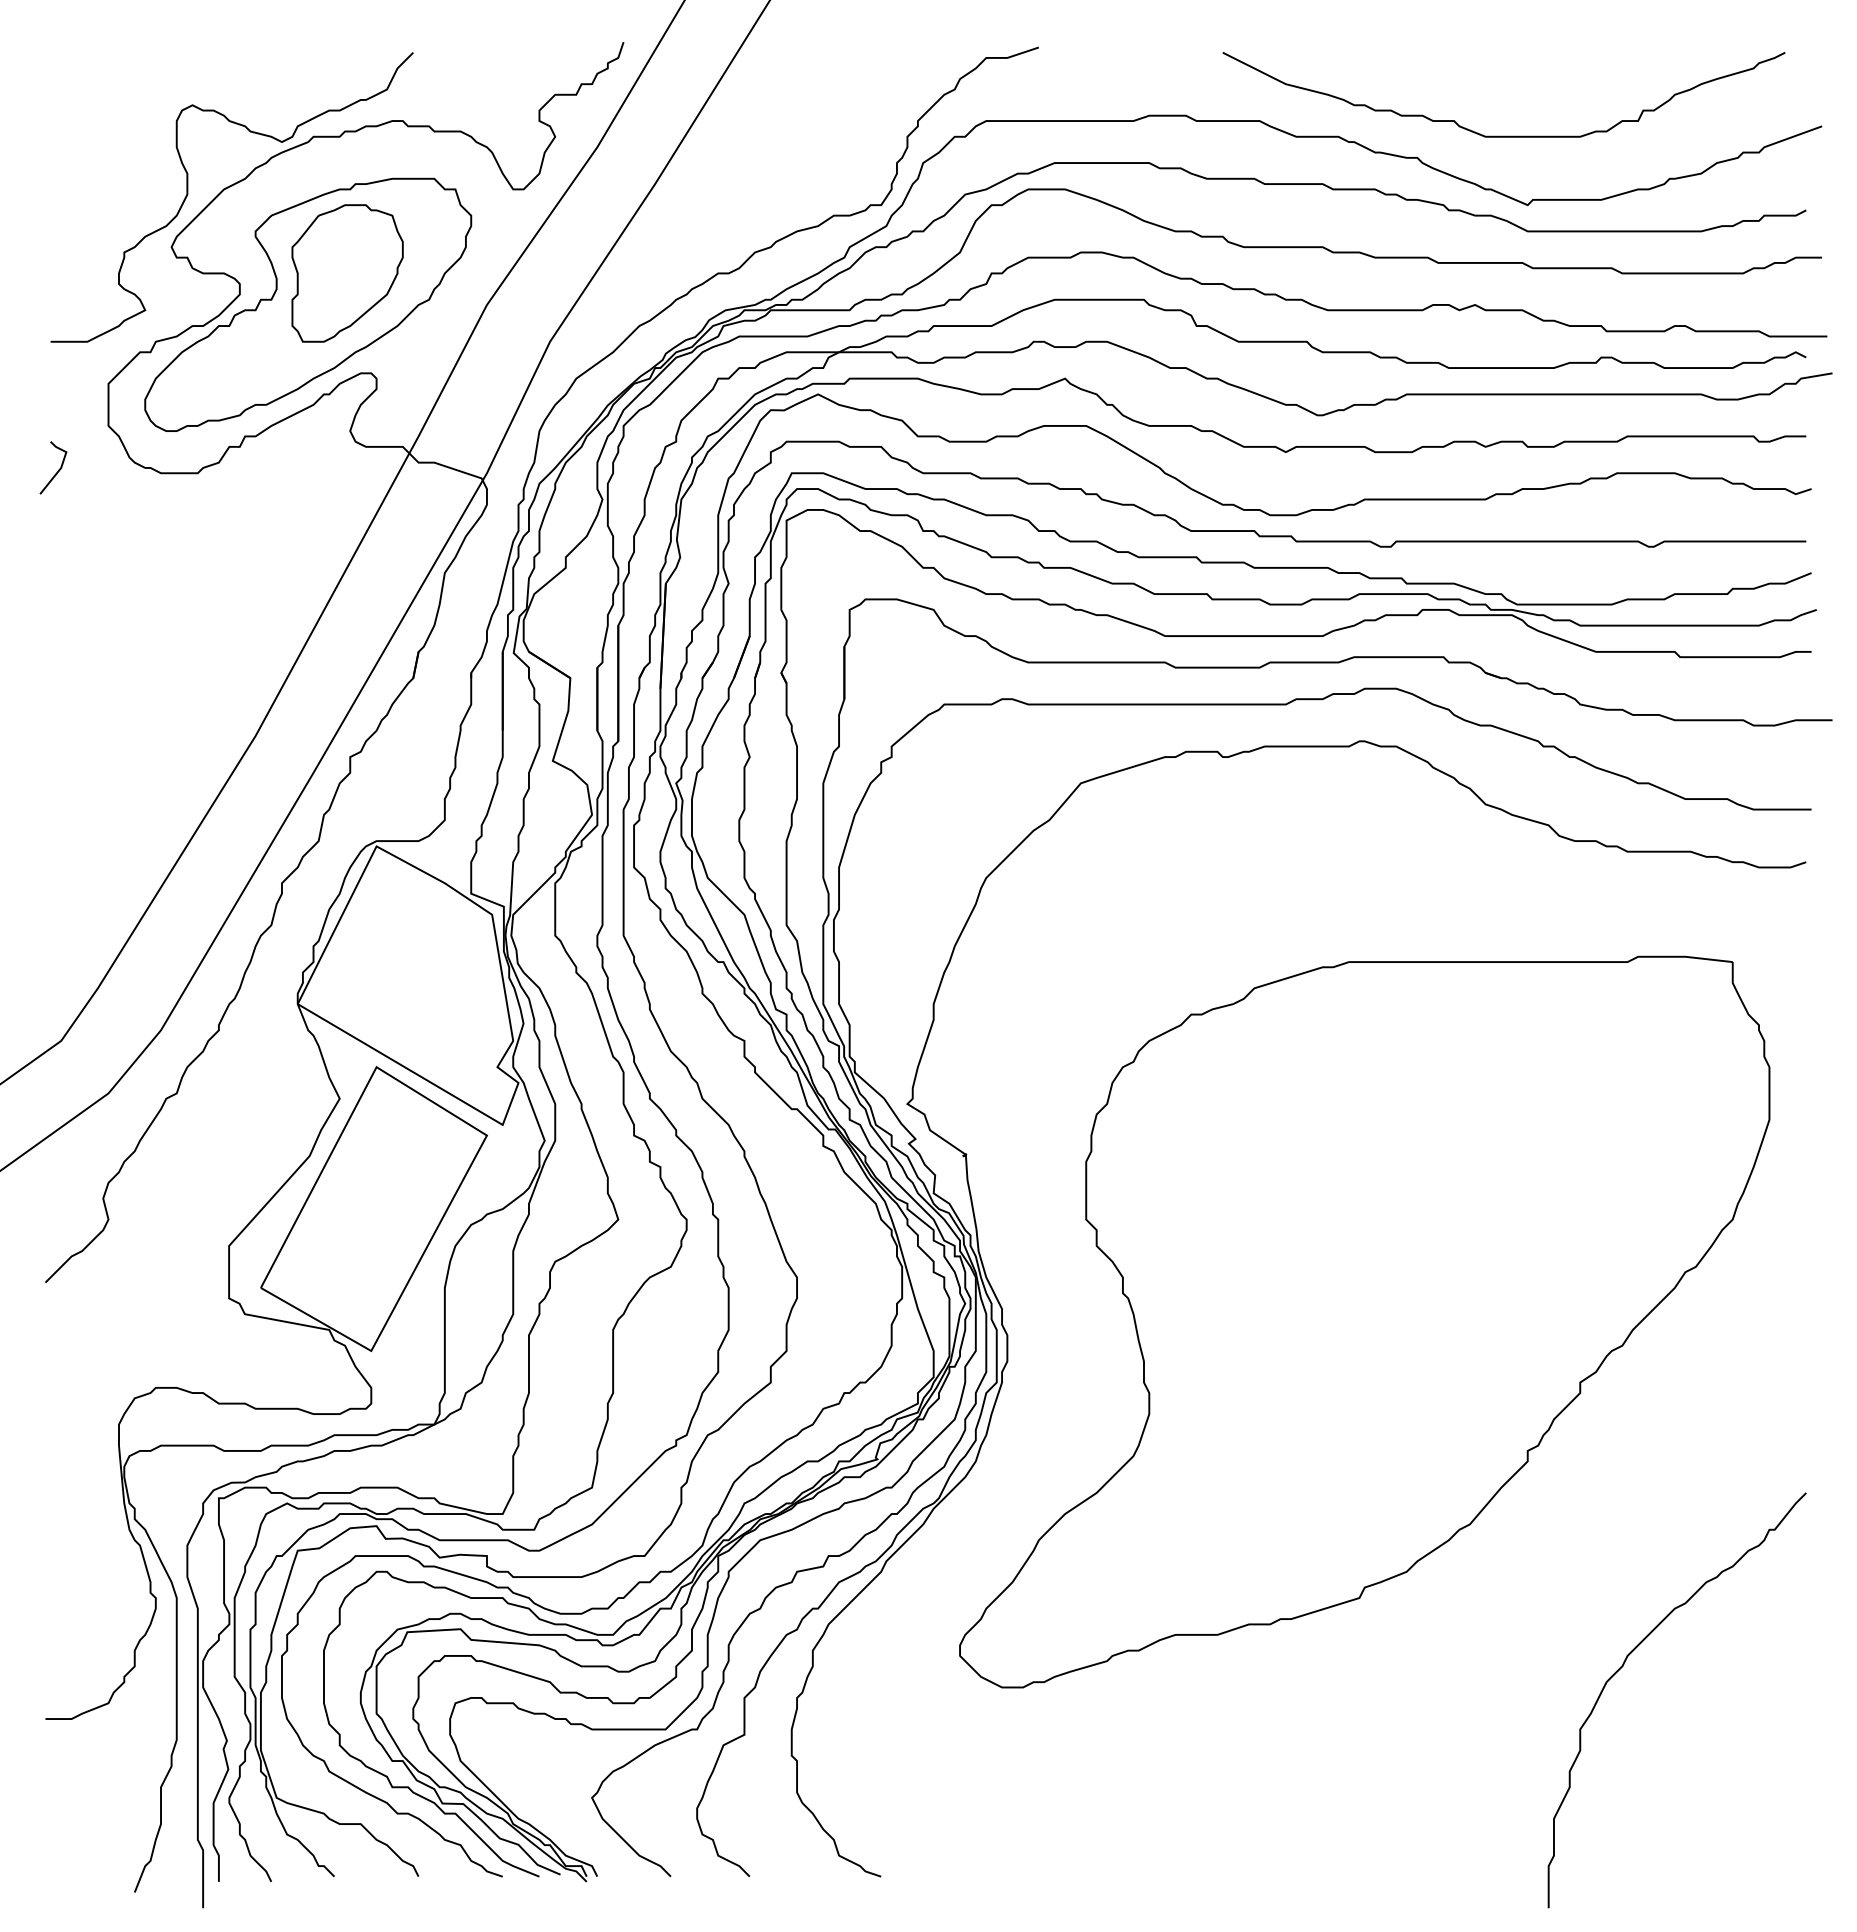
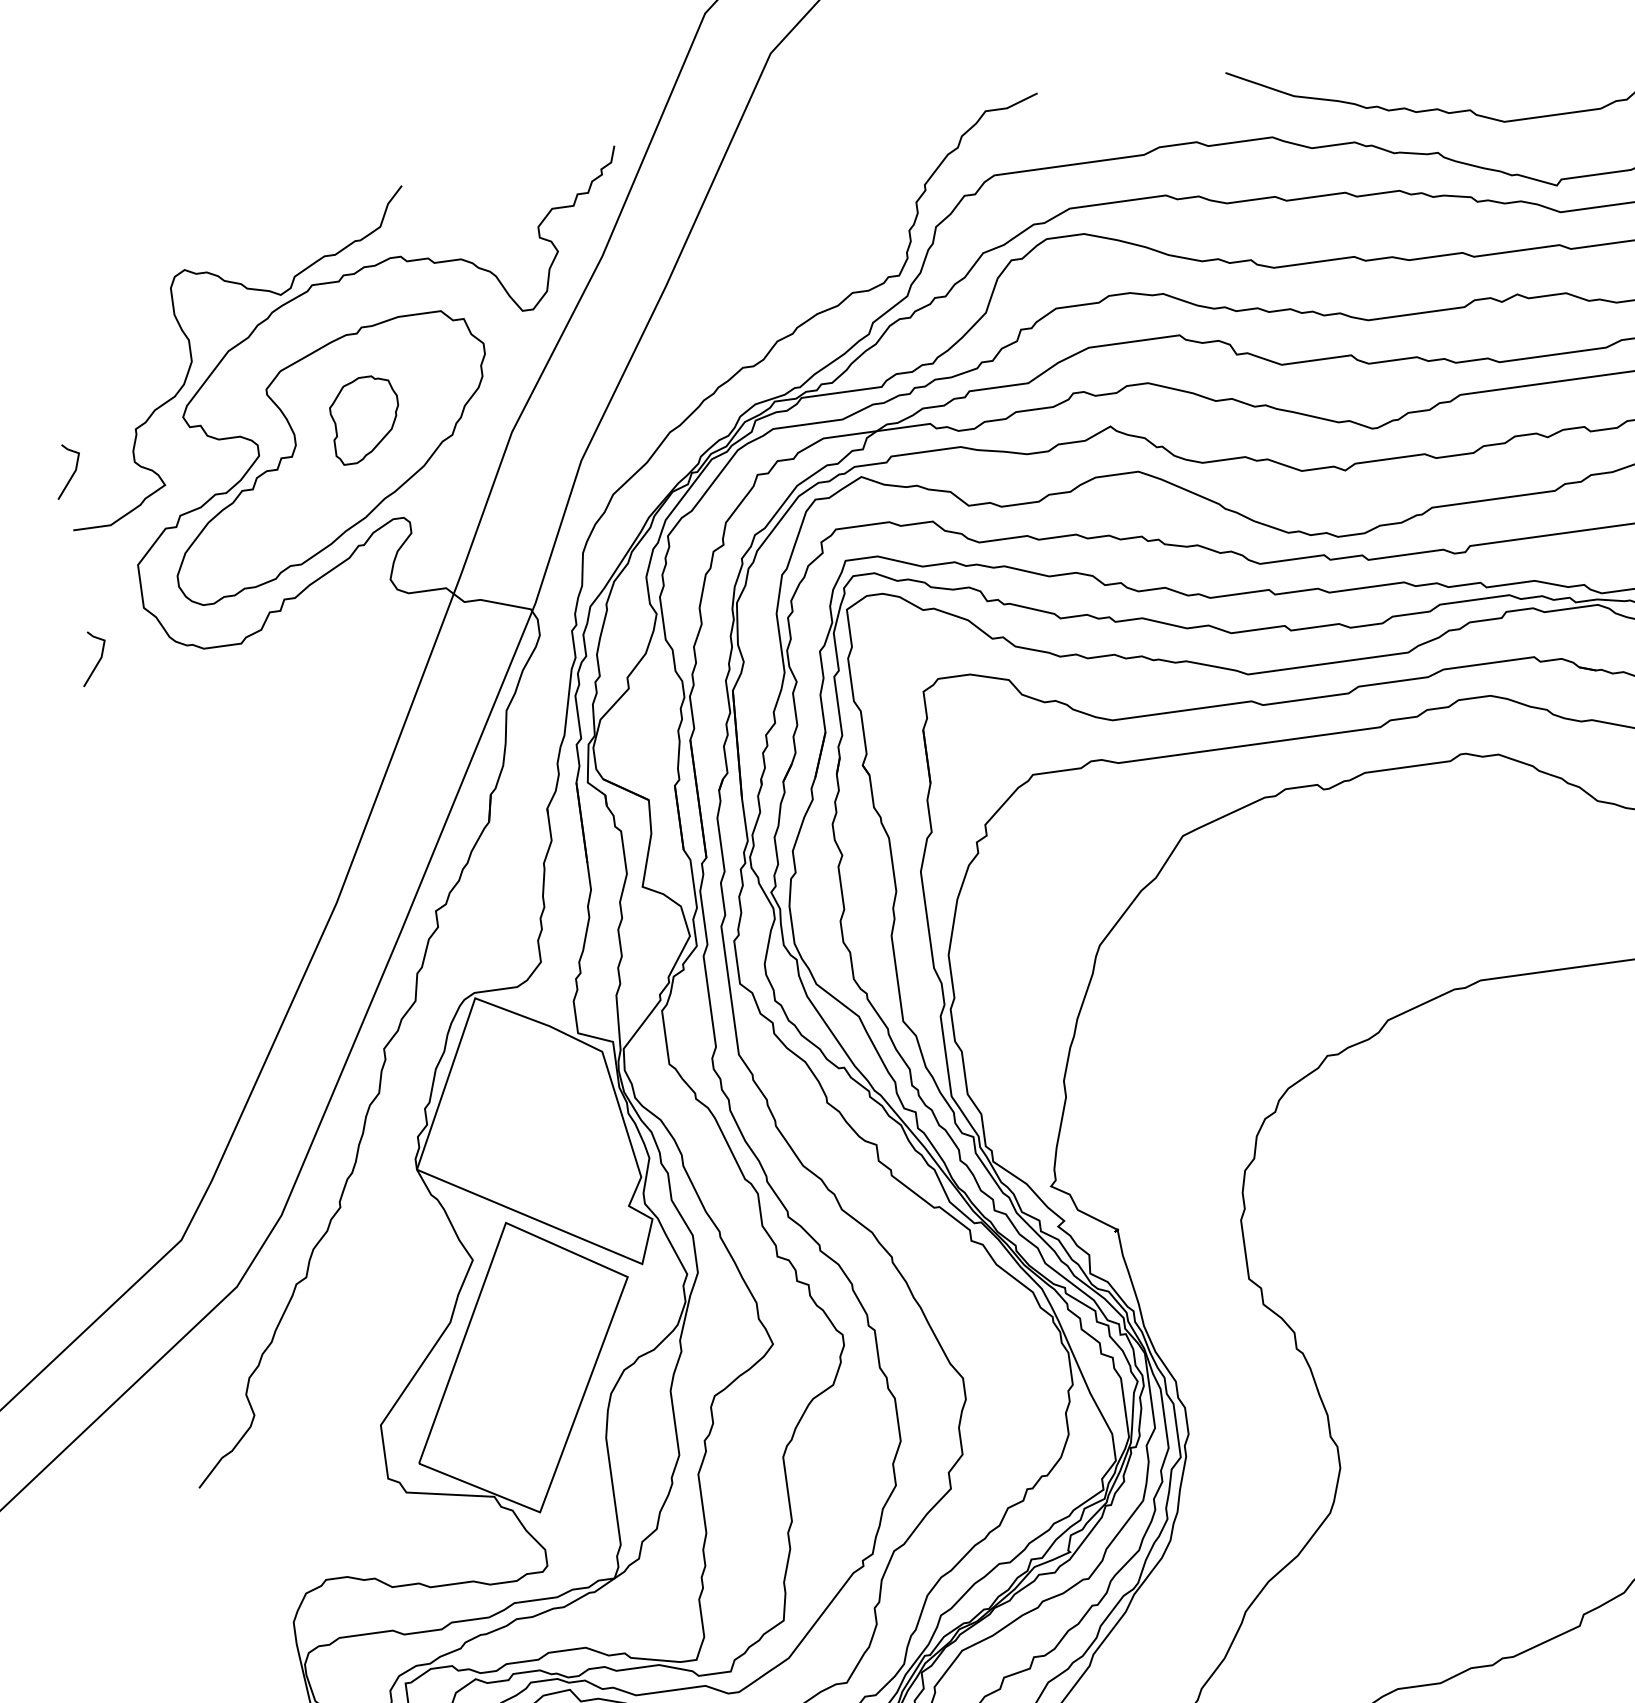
part: (347, 273) -> (365, 419), size x0.6
line: (57, 286) -> (72, 473), added

